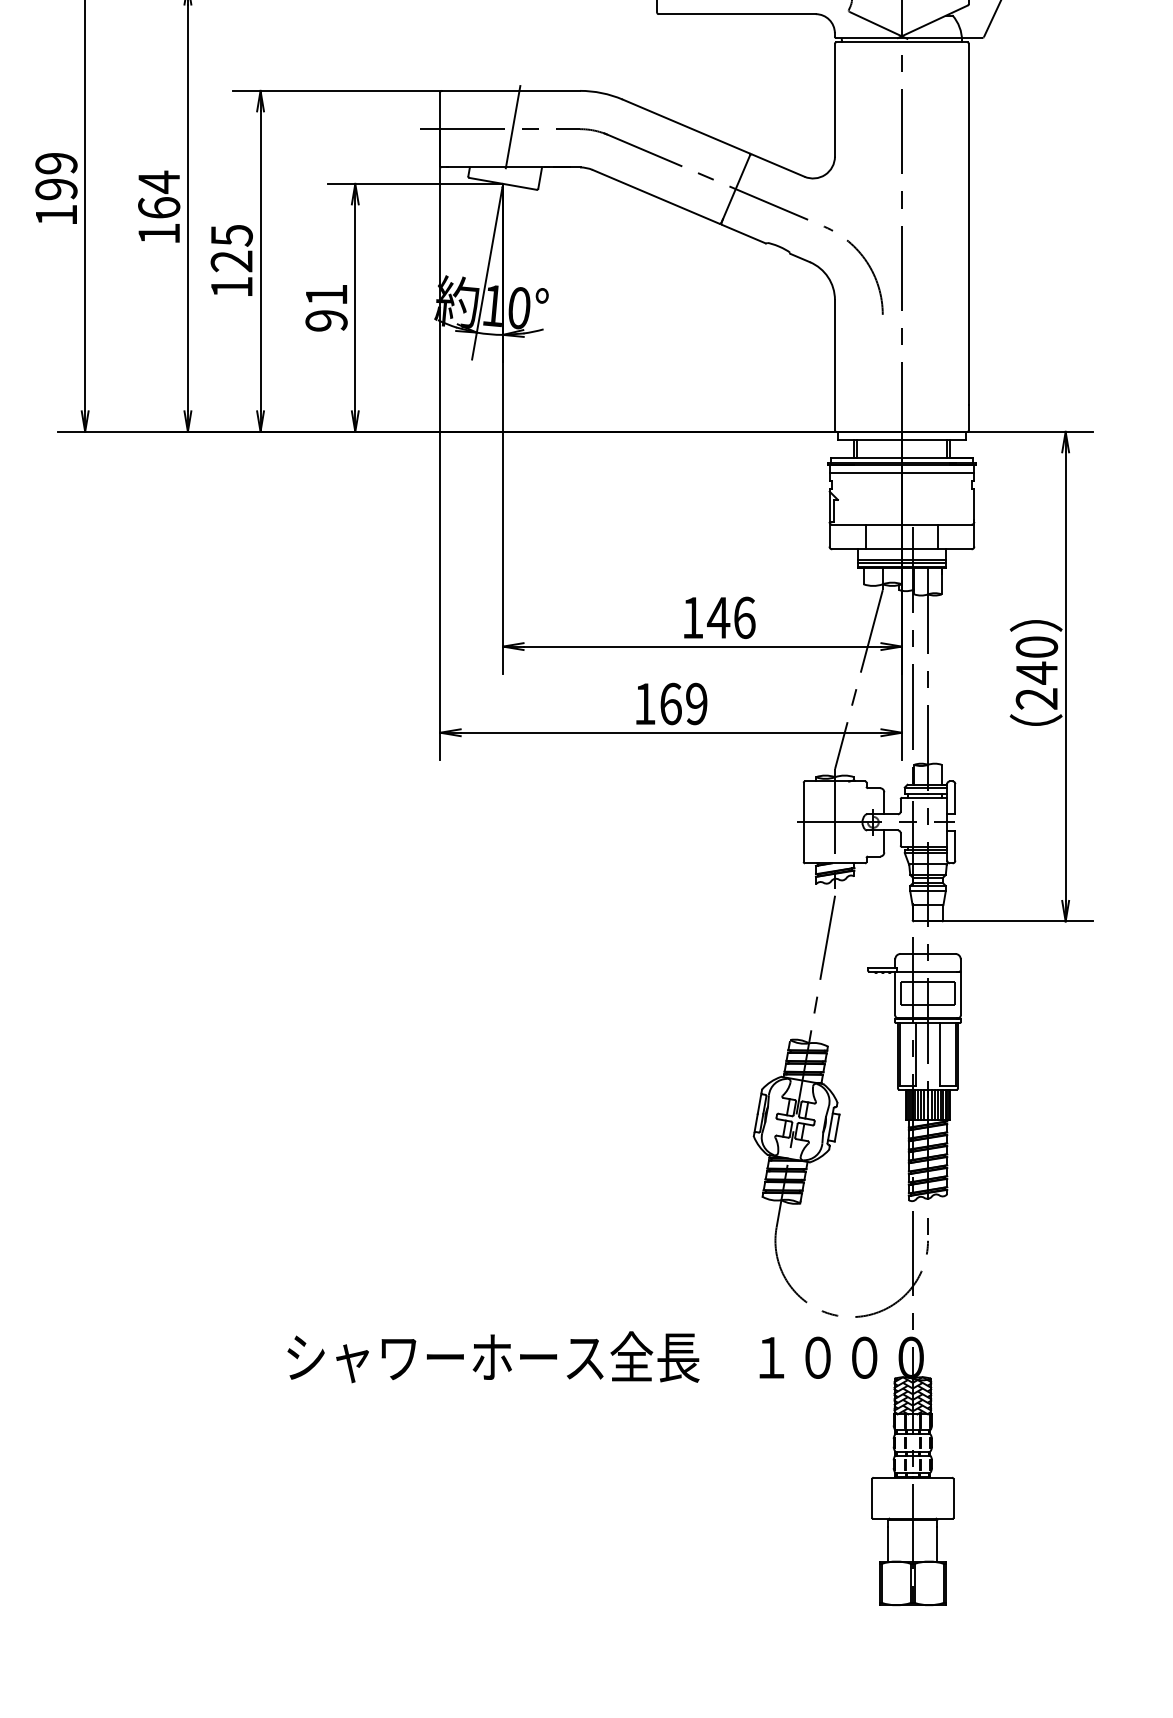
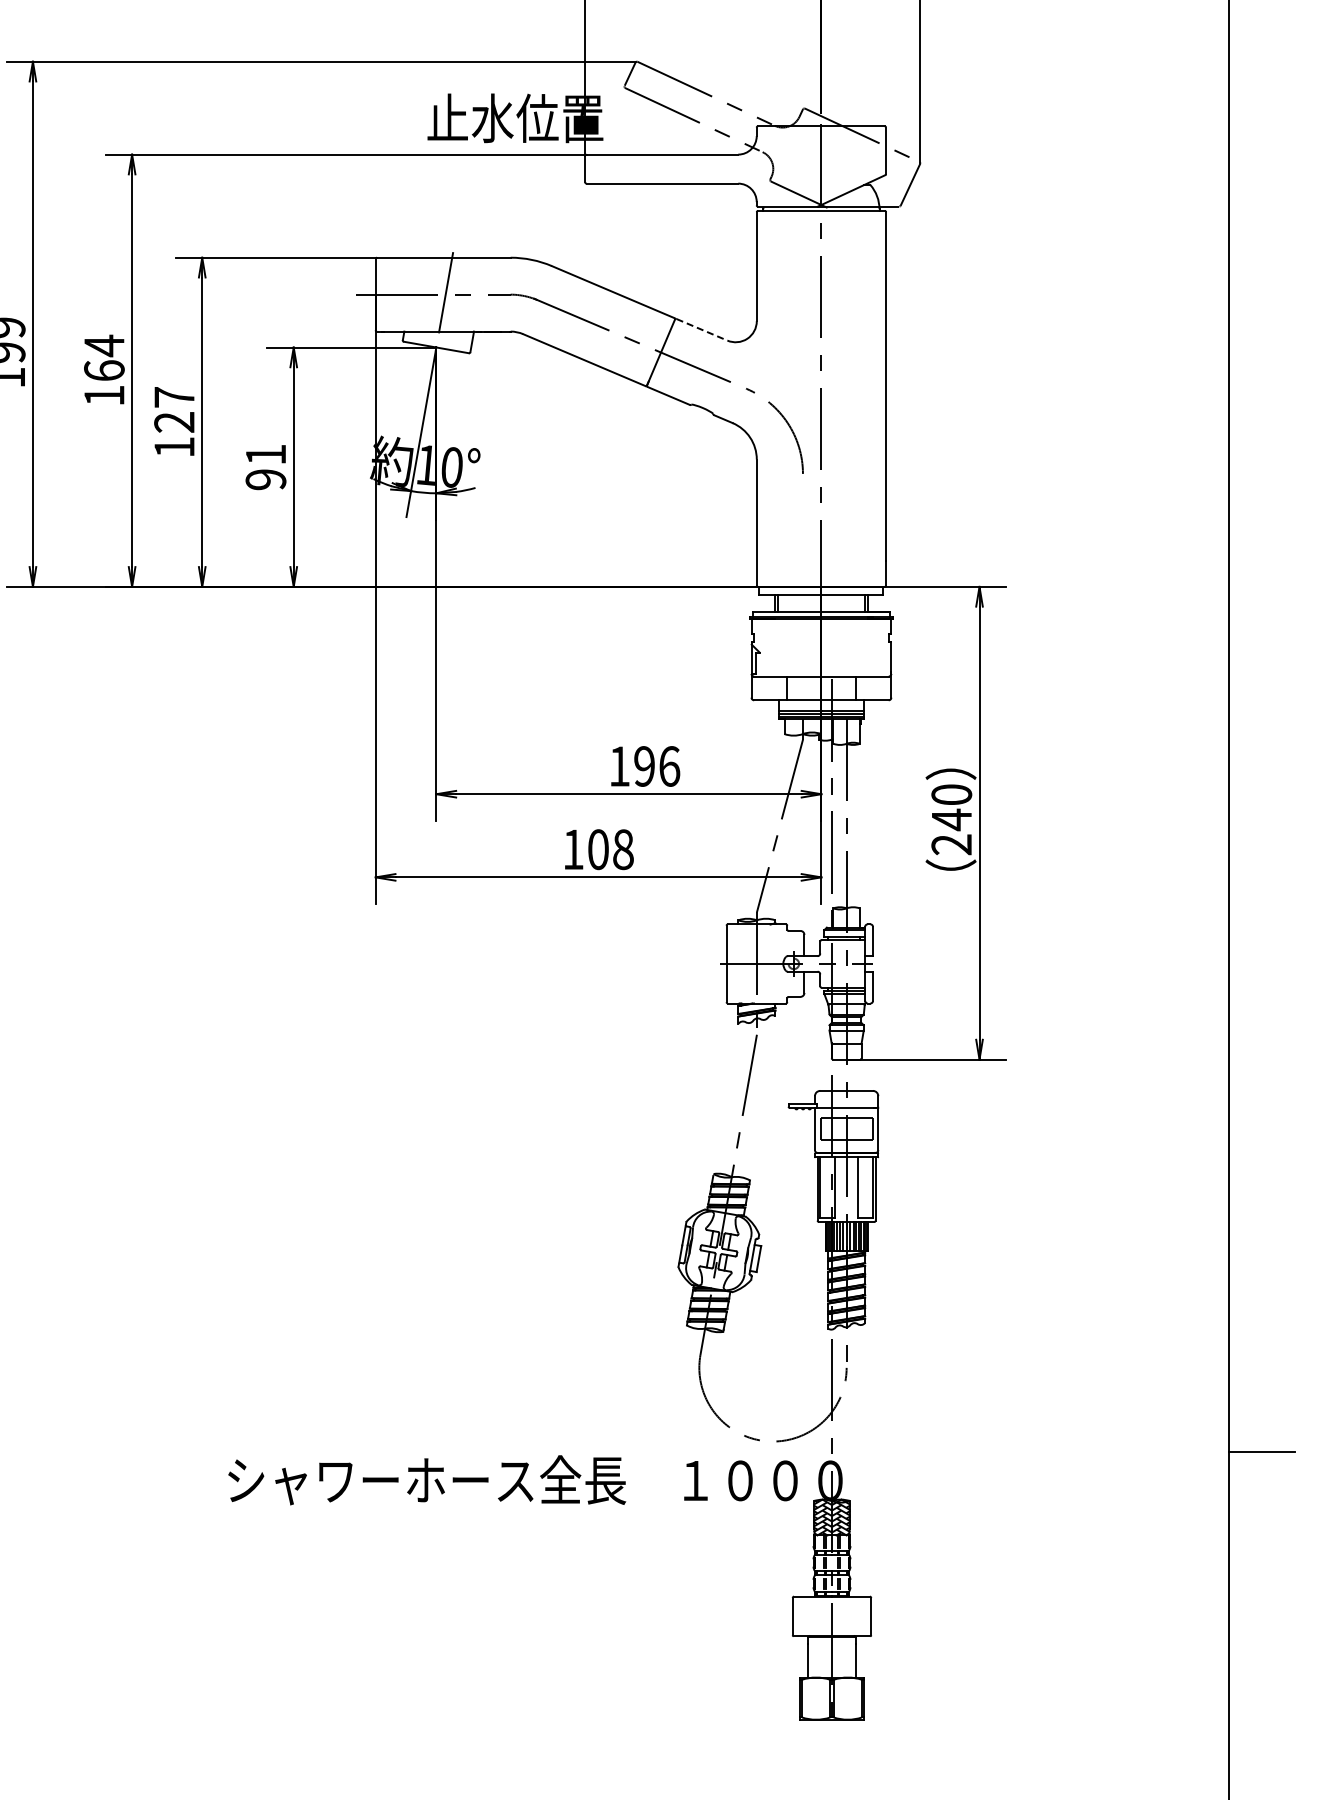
line: (778, 165) -> (702, 329), solid -> dashed
text: (231, 235) -> (174, 397), 125 -> 127
line: (901, 472) -> (821, 626), removed
text: (718, 617) -> (644, 766), 146 -> 196
text: (683, 703) -> (610, 849), 169 -> 108

